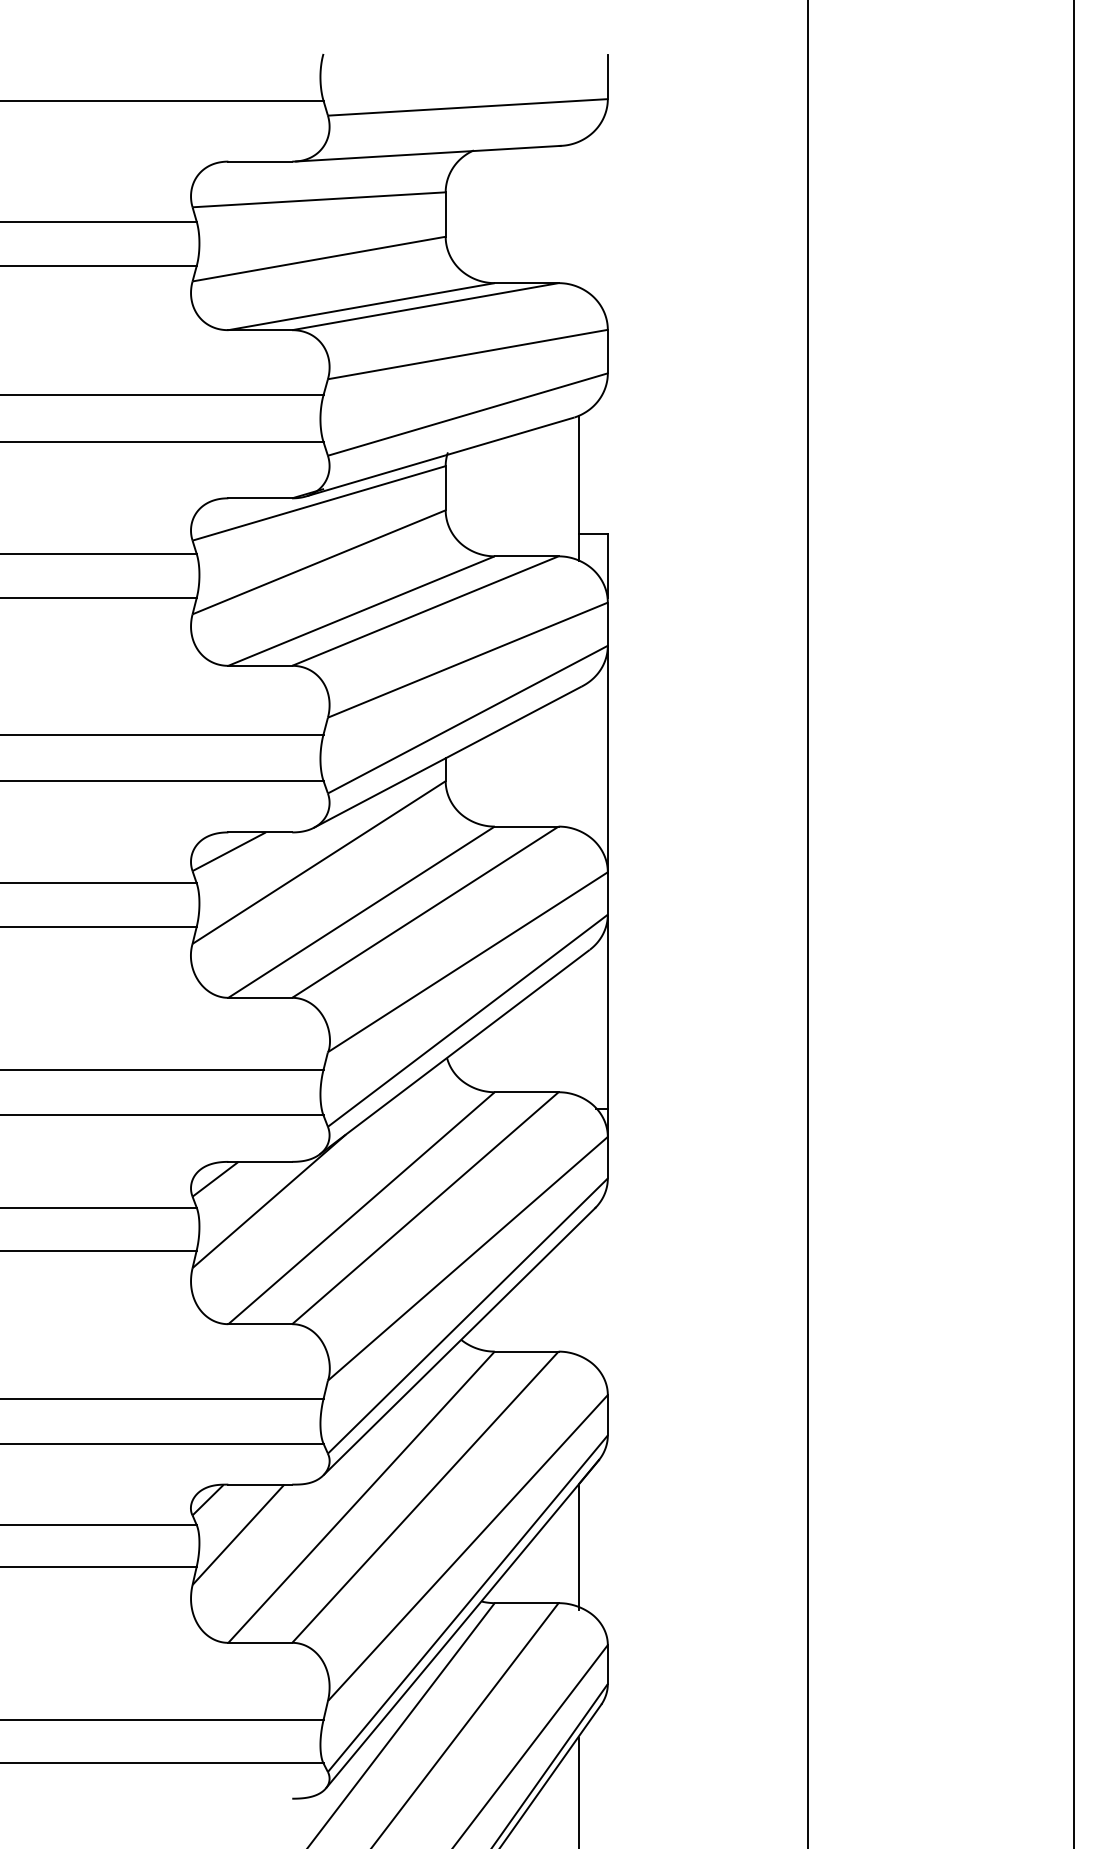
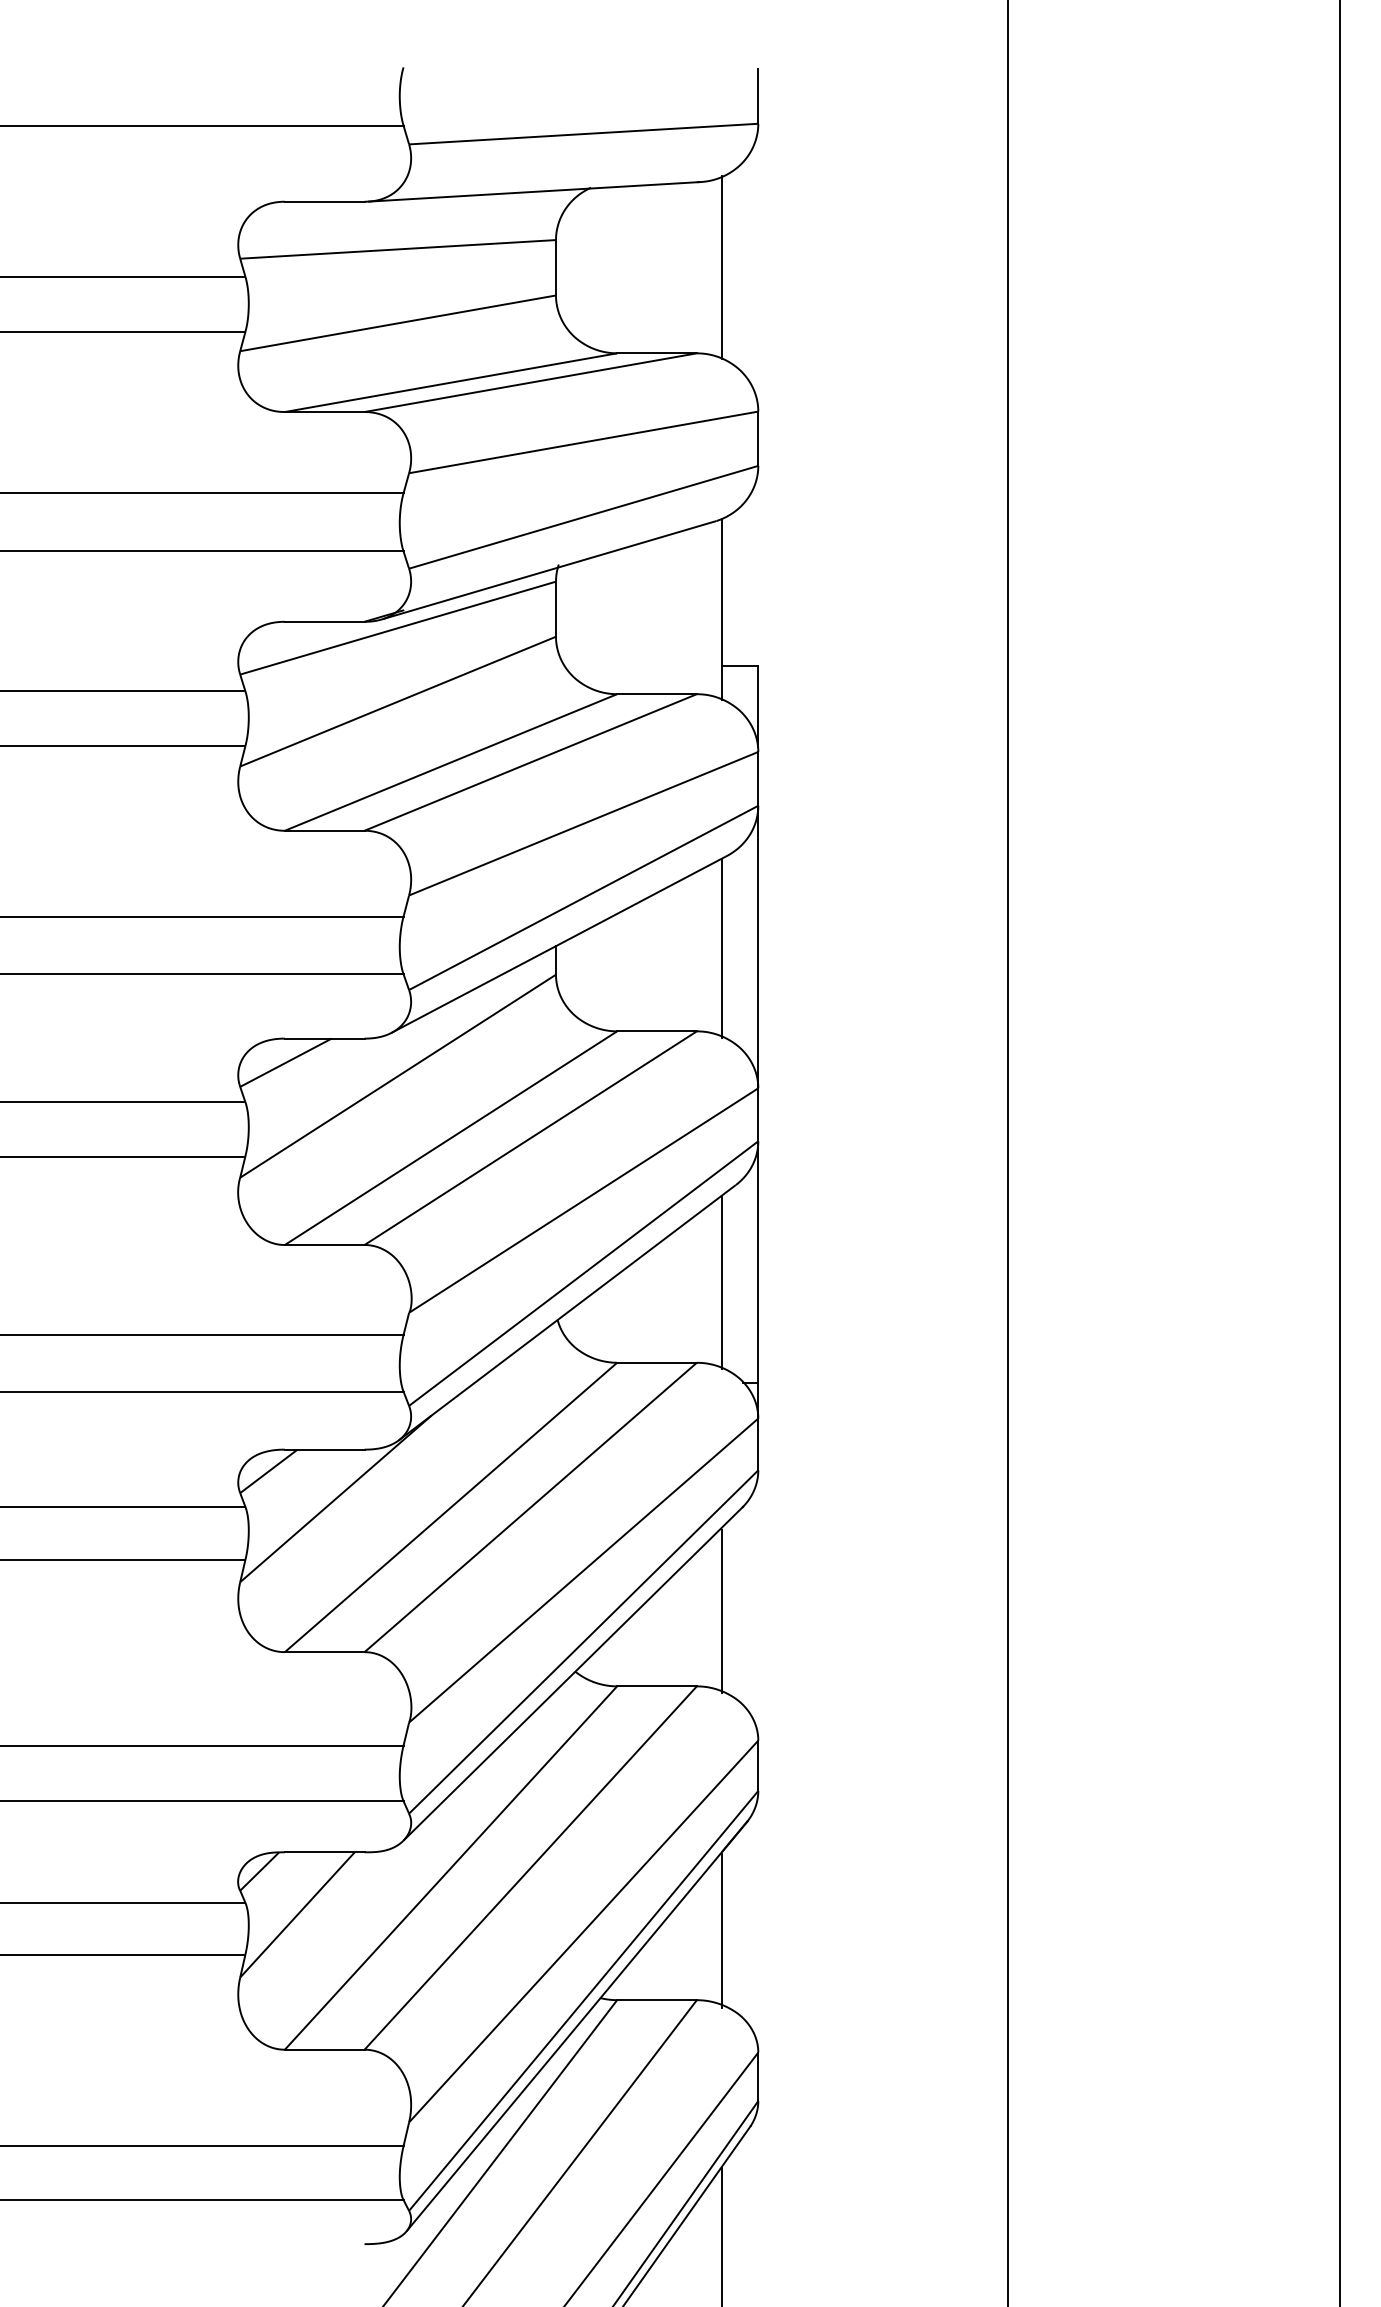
line: (578, 214) -> (721, 267), added
line: (578, 760) -> (721, 948), added
line: (578, 1028) -> (721, 1283), added
line: (578, 1291) -> (721, 1611), added

